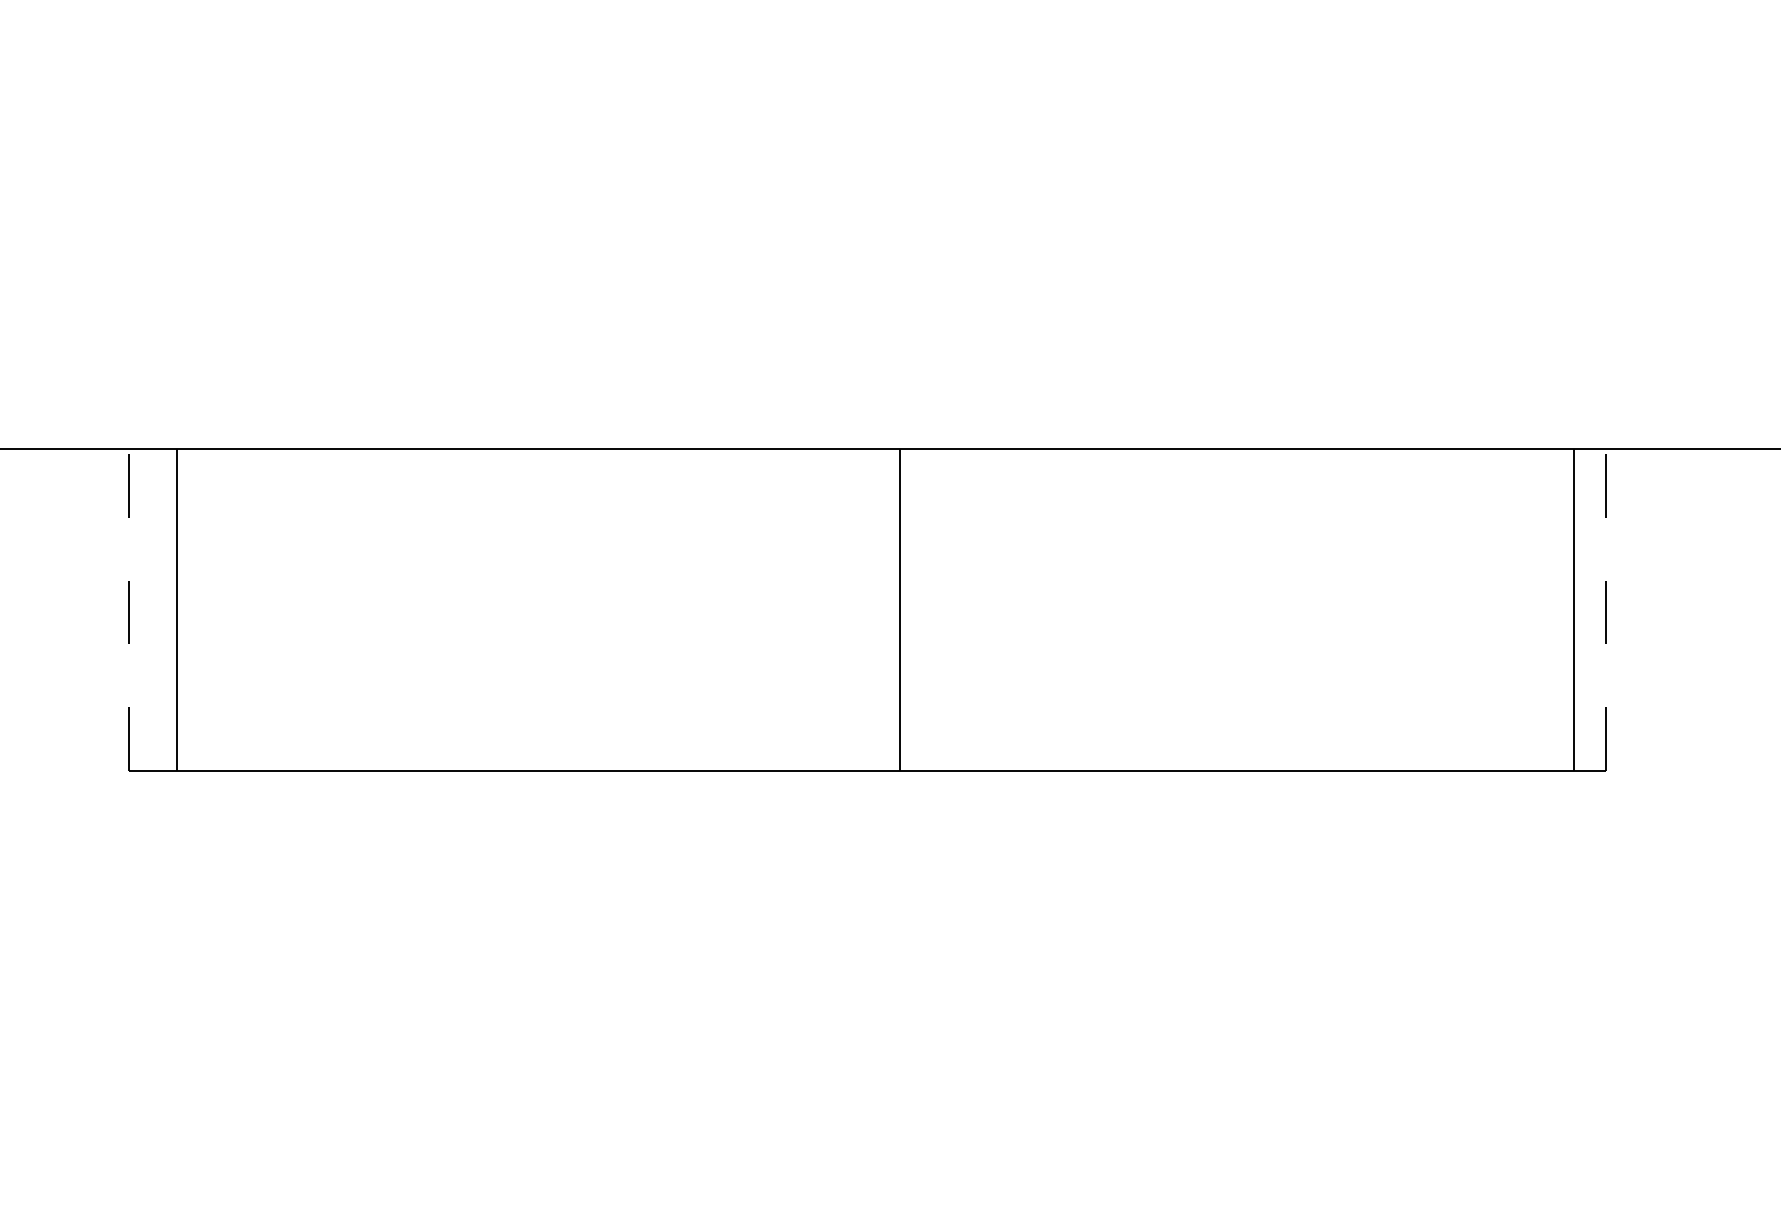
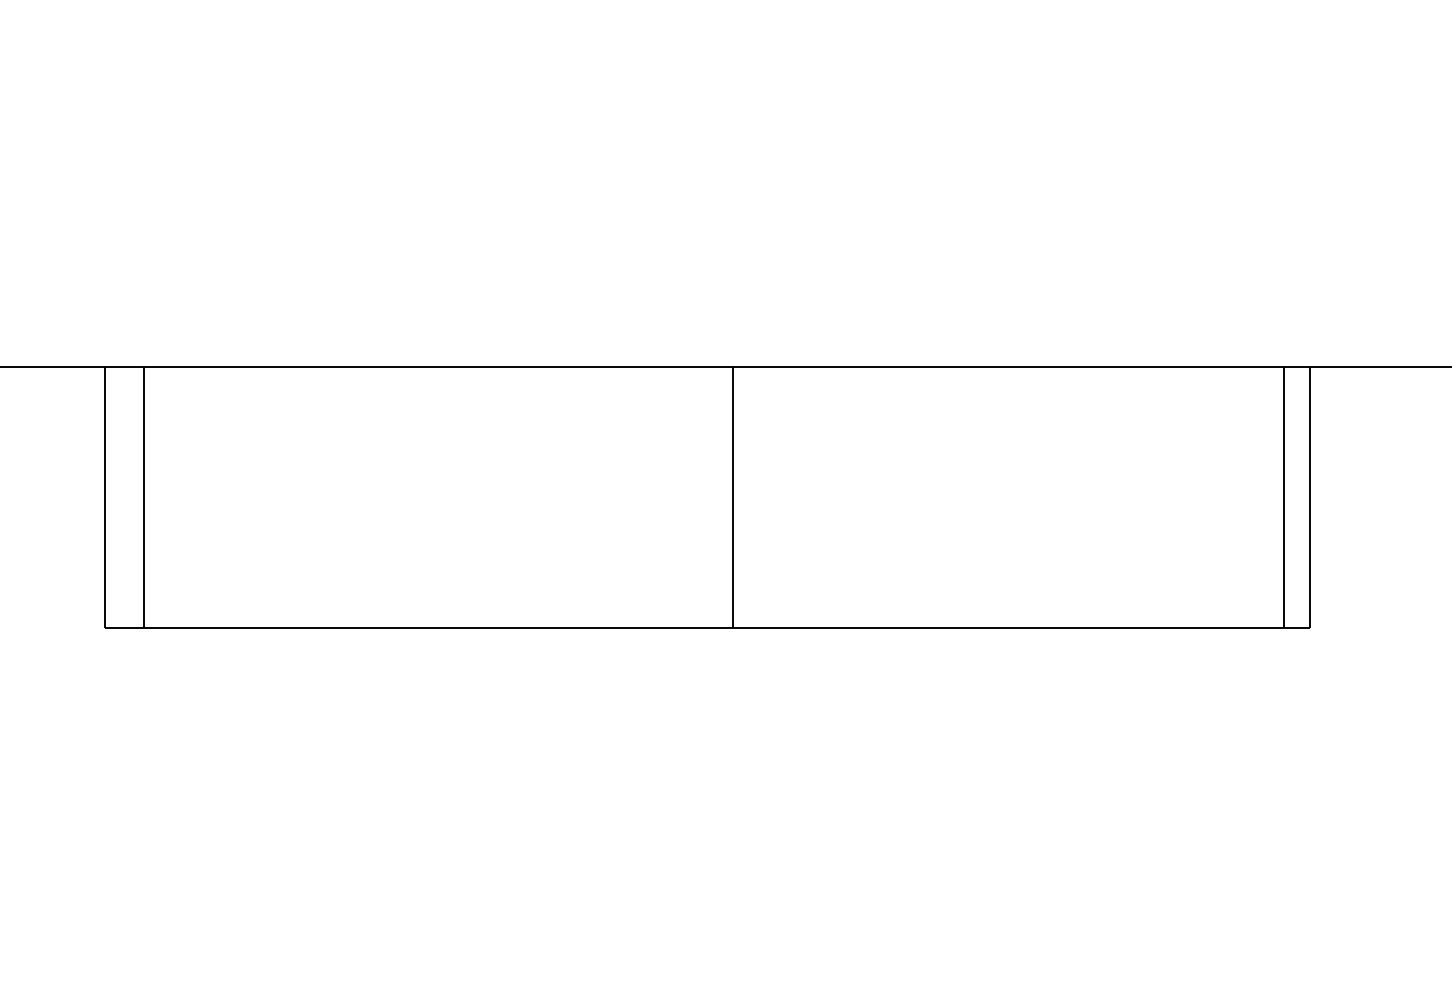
line: (128, 610) -> (104, 497), dashed -> solid
line: (1606, 610) -> (1309, 497), dashed -> solid

